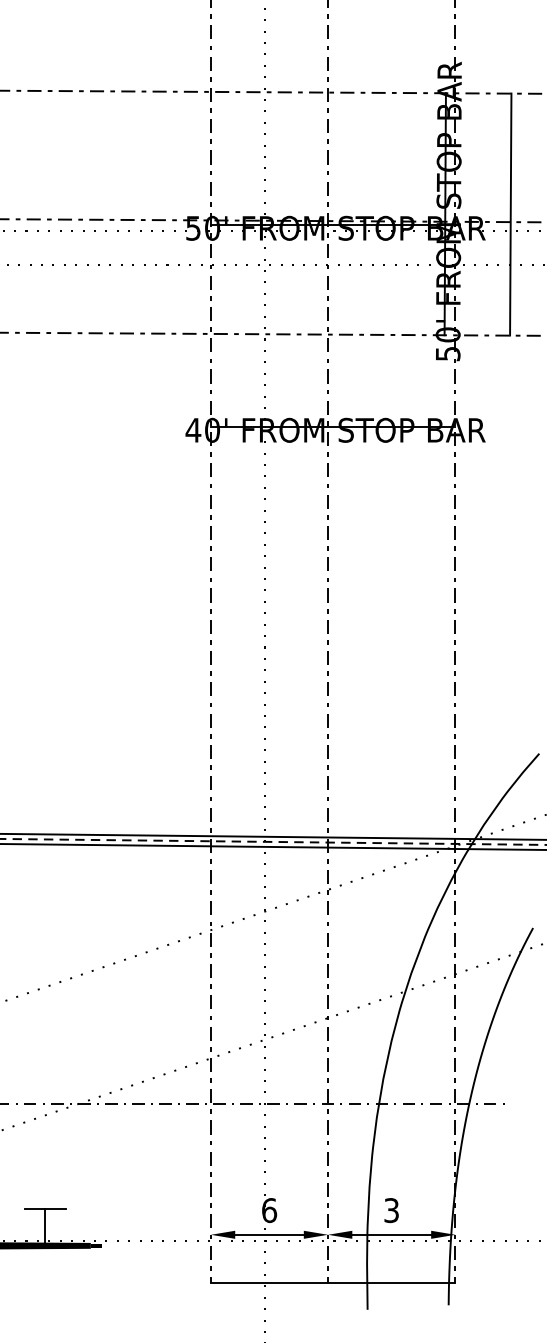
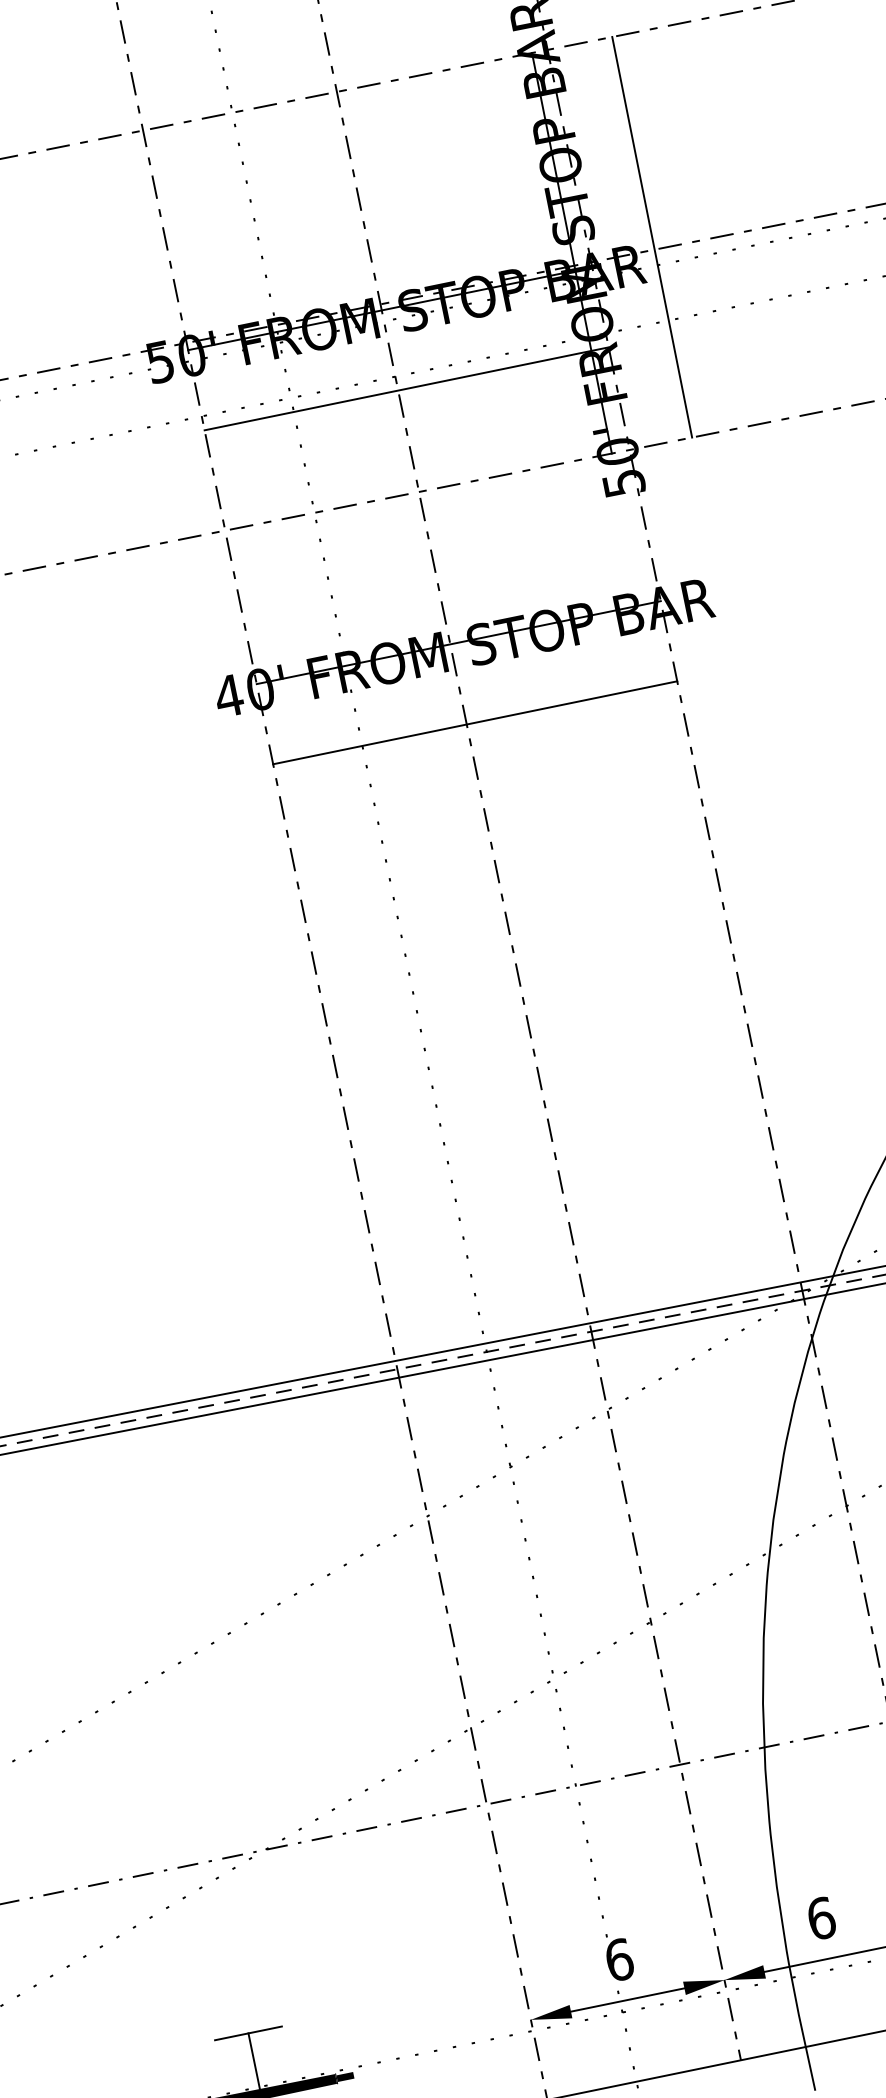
line: (510, 214) -> (651, 237), moved
line: (332, 273) -> (405, 389), added
line: (332, 475) -> (474, 723), added
text: (391, 1210) -> (821, 1918), 3 -> 6

